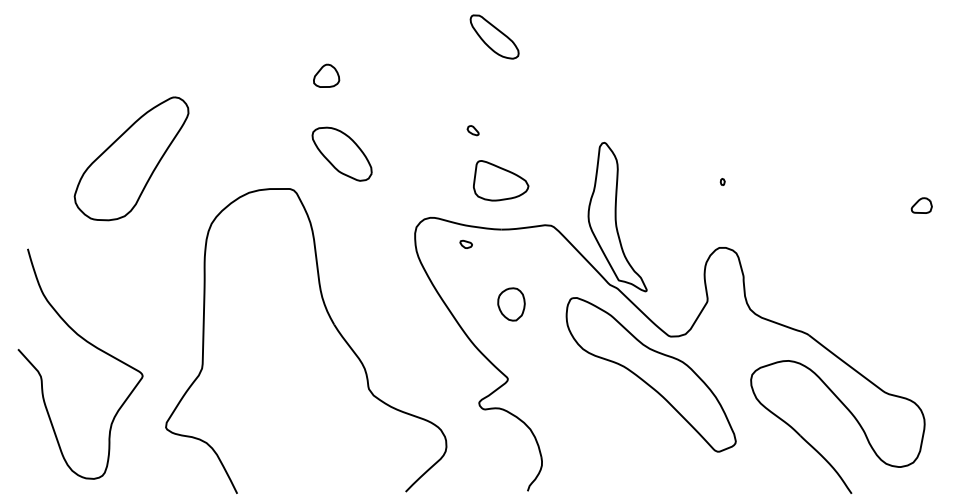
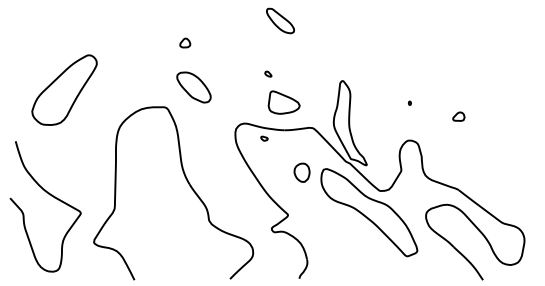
part: (327, 74) -> (185, 42), size x0.7
part: (131, 157) -> (64, 89), moved
part: (921, 205) -> (458, 116), moved
part: (510, 303) -> (301, 172), moved

